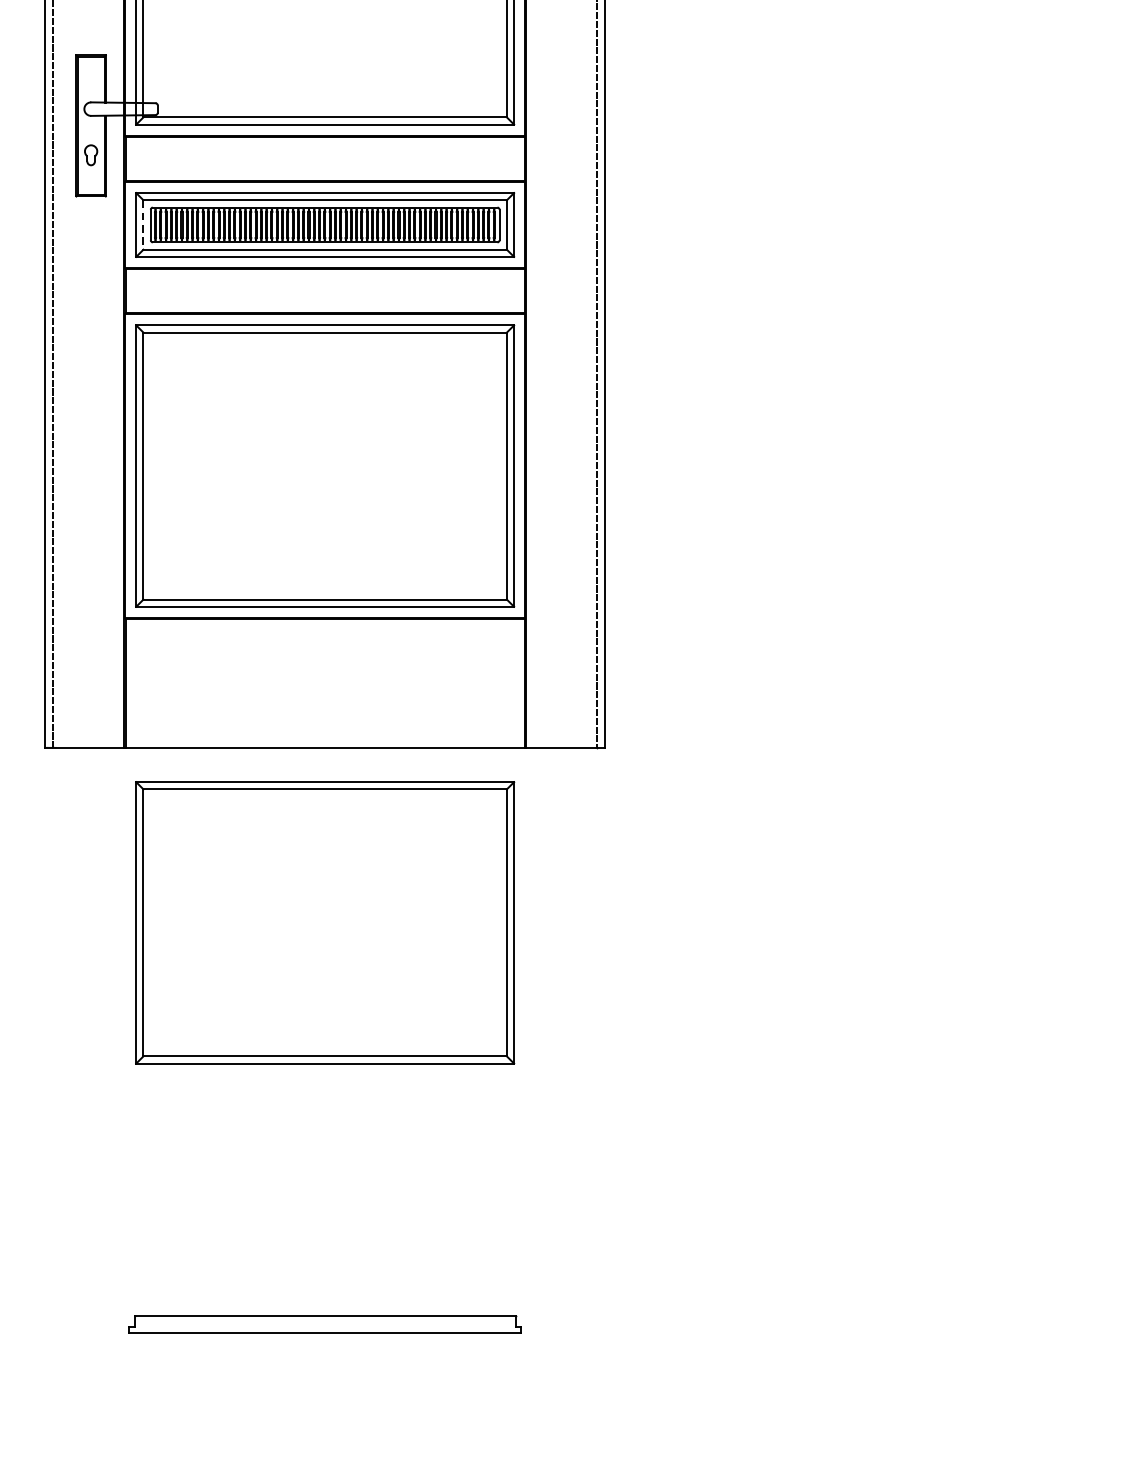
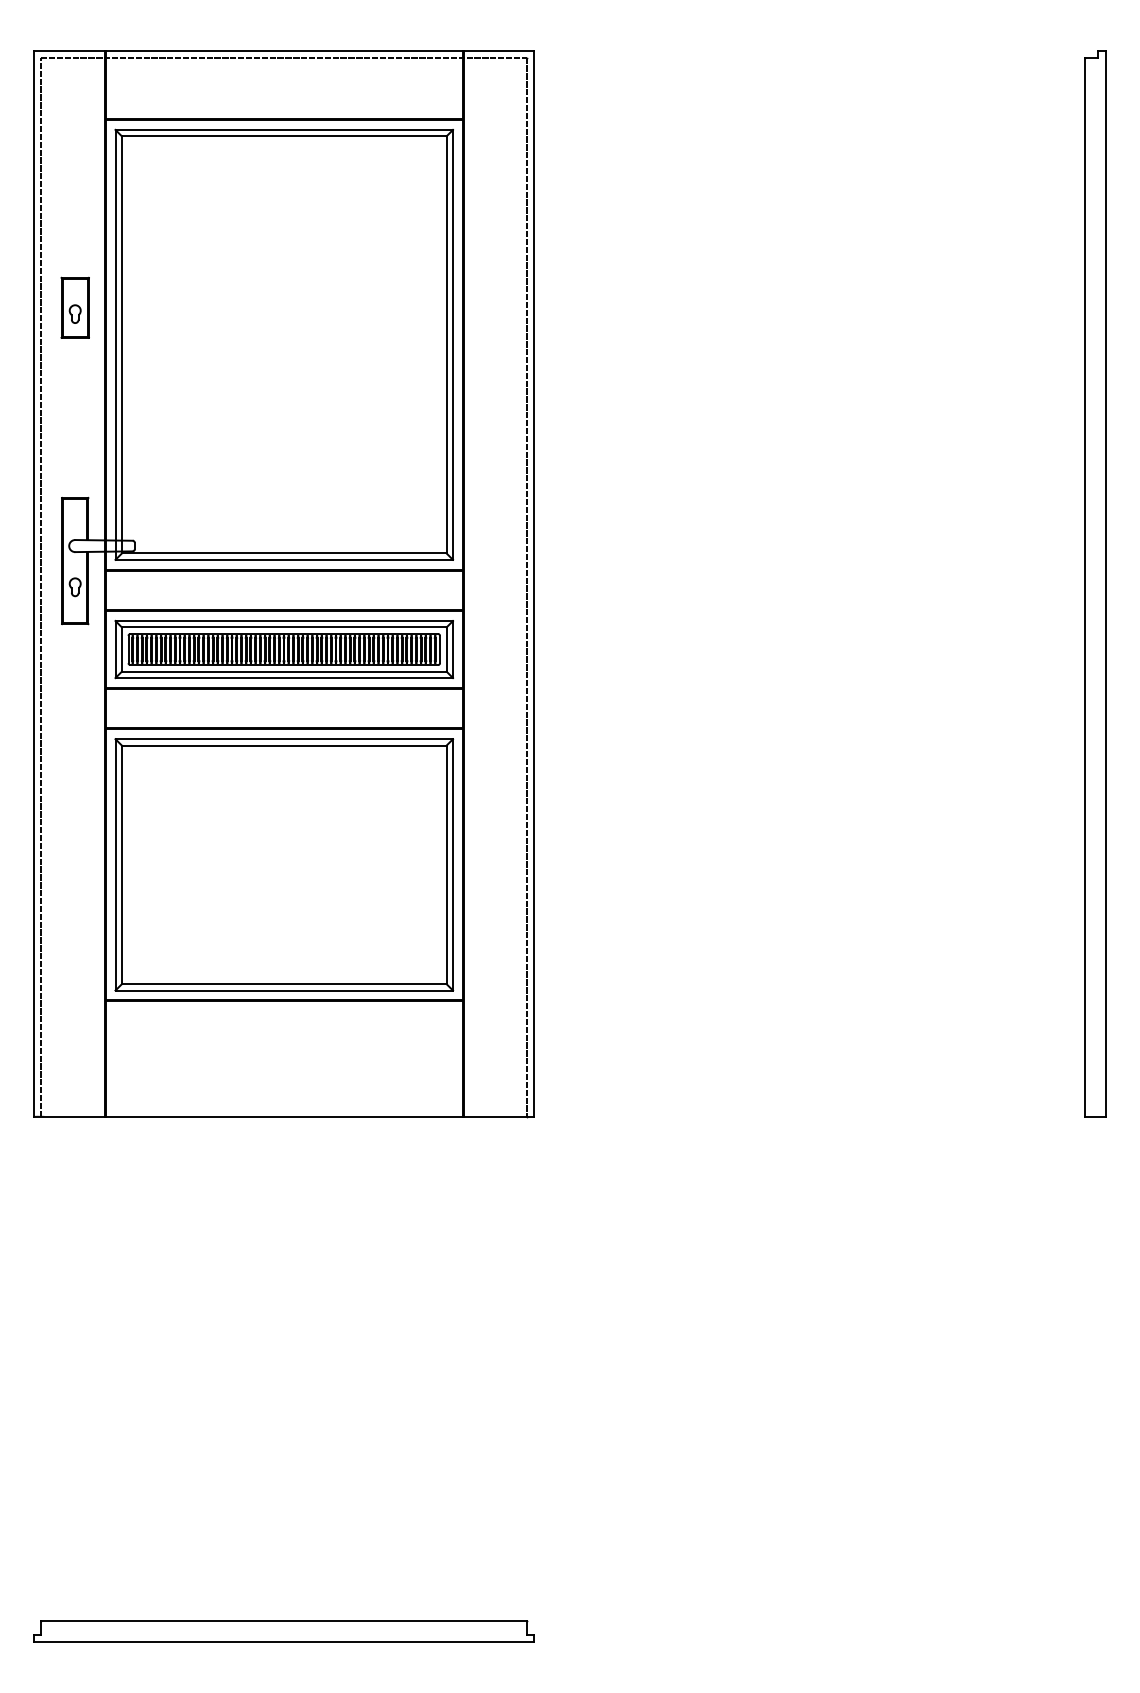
line: (142, 226) -> (121, 650), dashed -> solid
part: (325, 922) -> (284, 1272), removed
part: (324, 1324) -> (283, 1631), size x1.43

